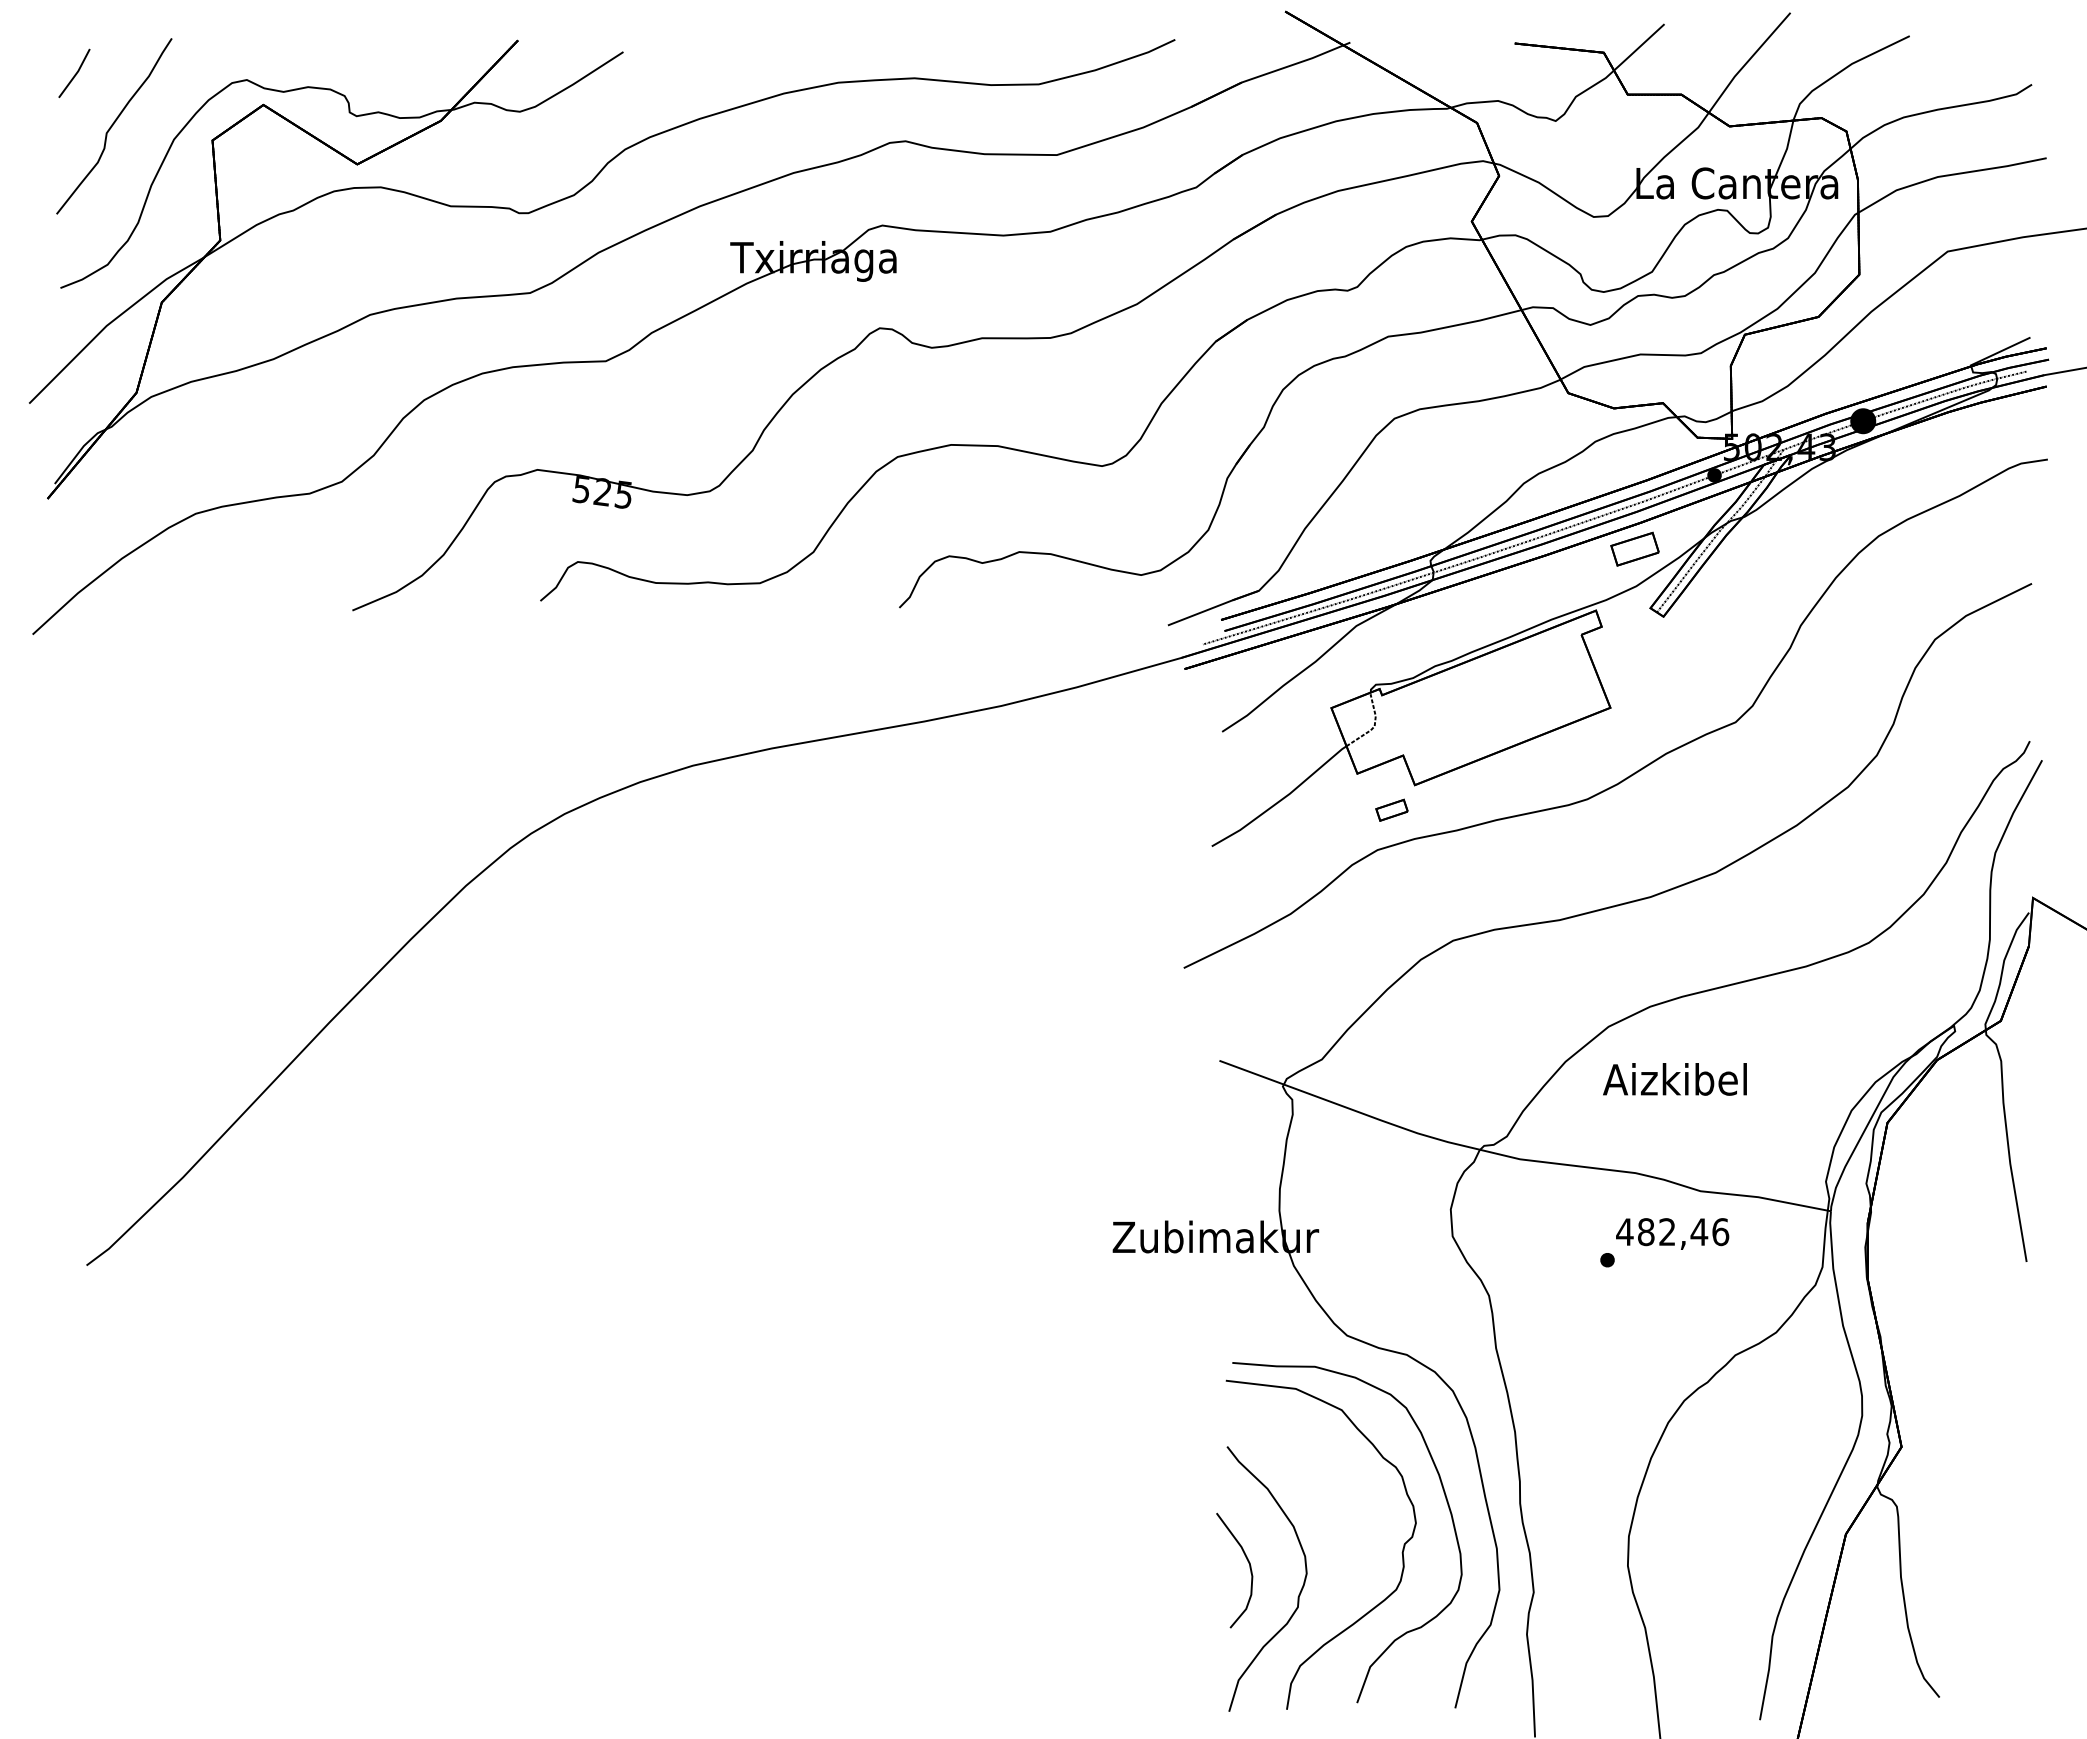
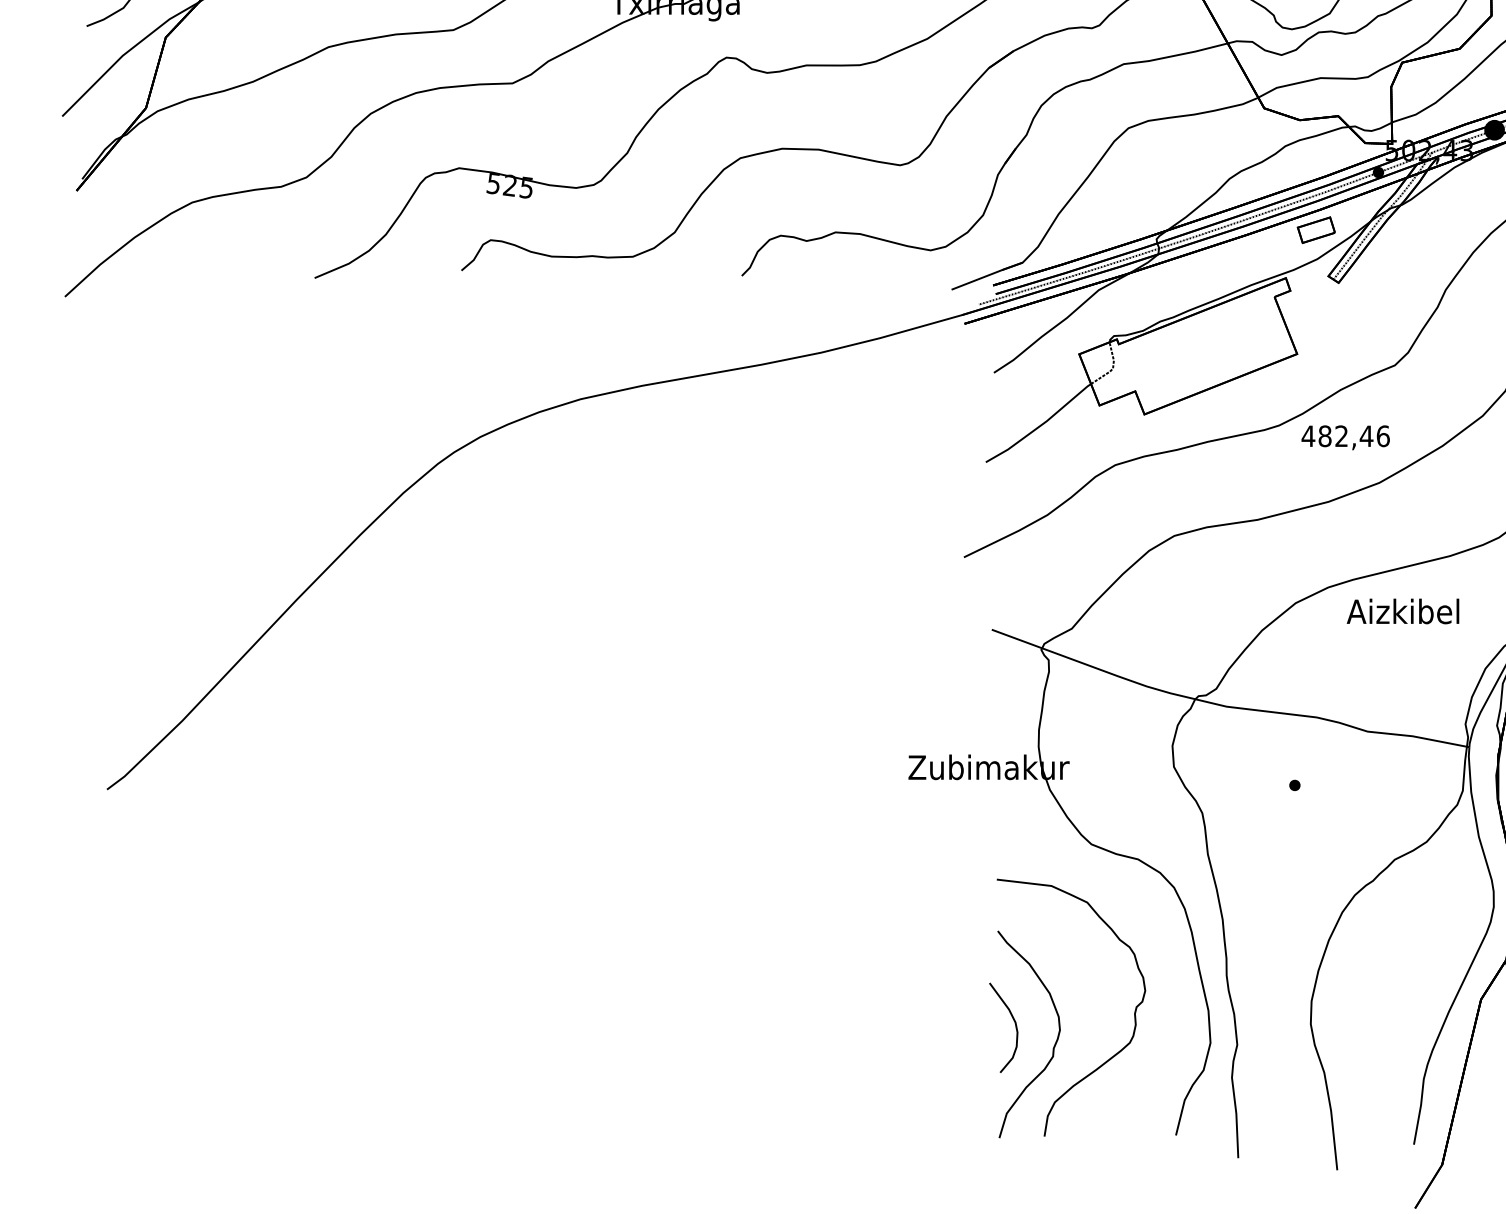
part: (1391, 809) -> (1126, 433), removed
text: (1674, 1079) -> (1402, 611), moved
text: (1672, 1233) -> (1345, 437), moved
curve: (1445, 1499) -> (1168, 972), removed

